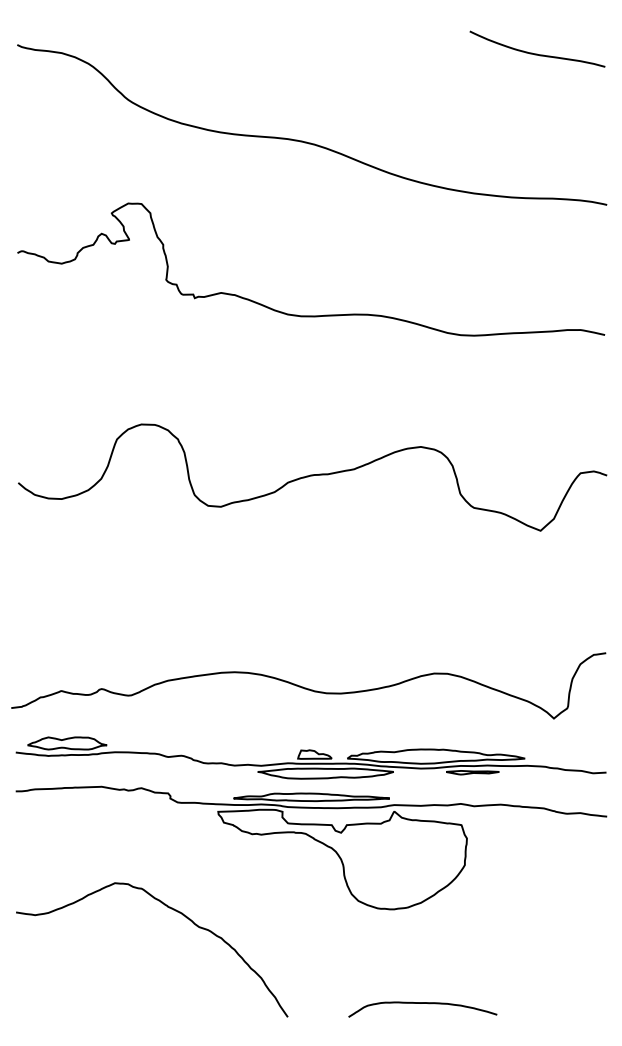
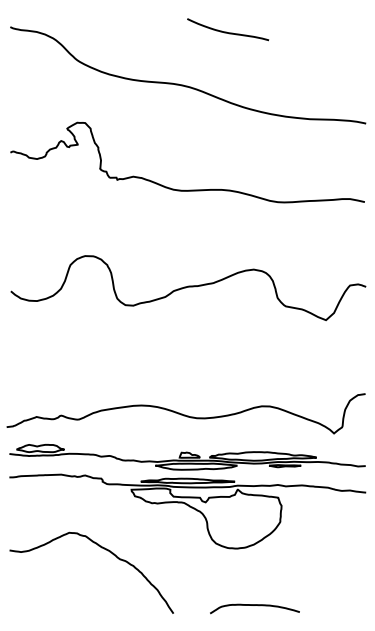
curve: (534, 52) -> (226, 31), moved

